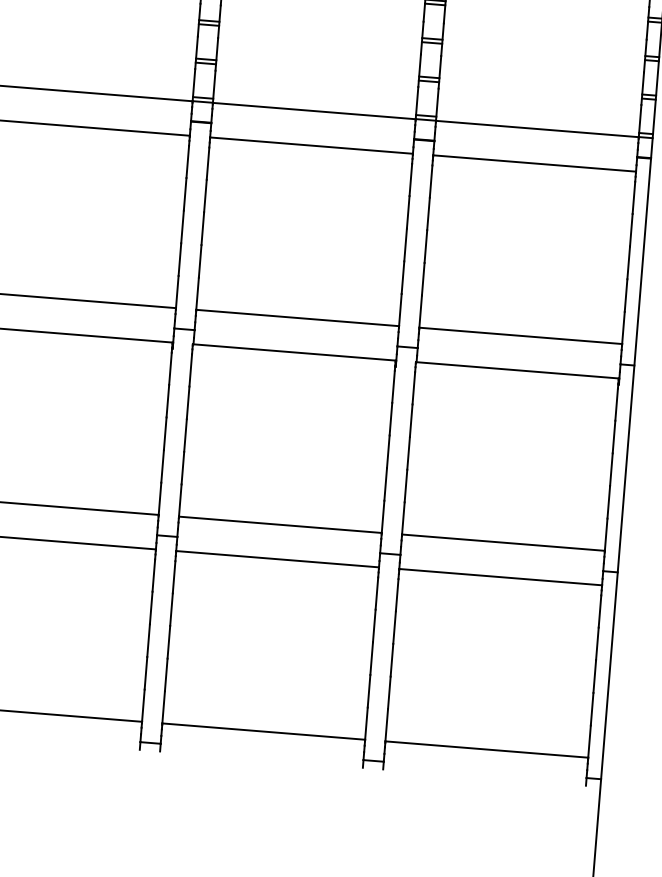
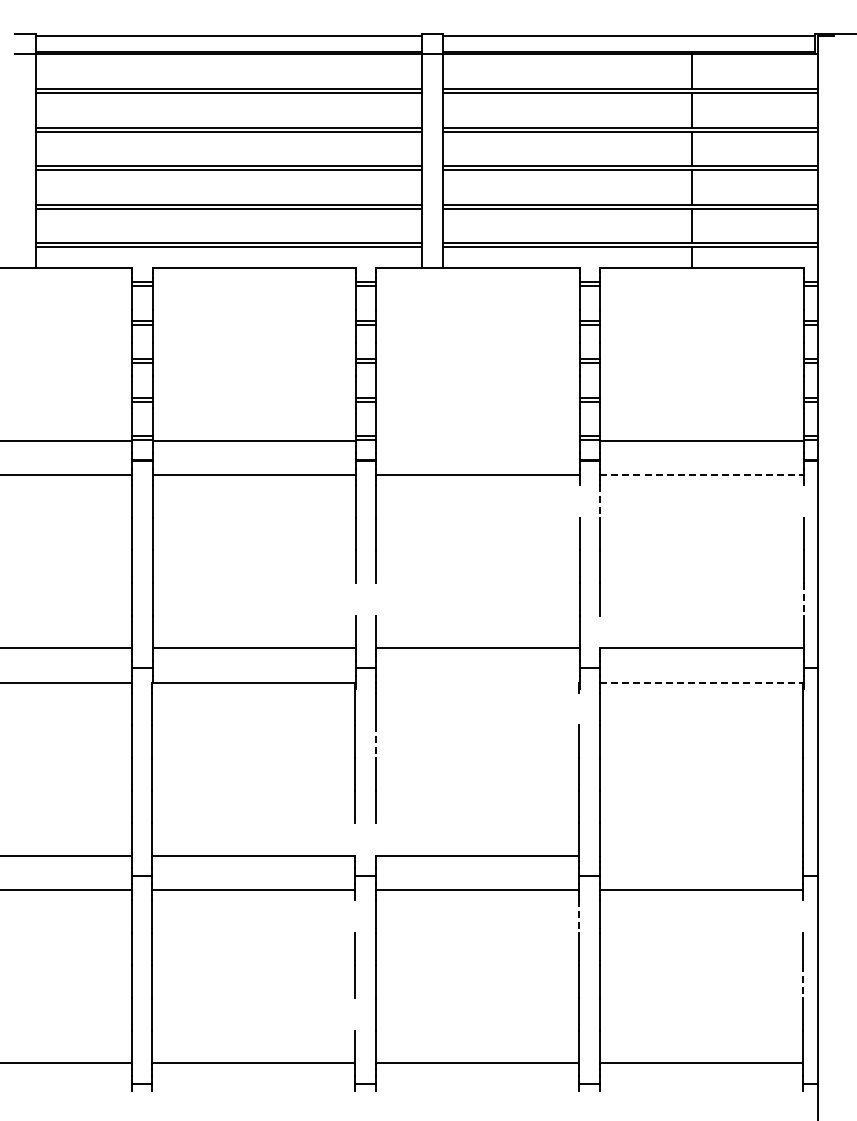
line: (313, 110) -> (477, 440), removed
line: (534, 163) -> (701, 475), solid -> dashed
line: (410, 179) -> (579, 501), removed
line: (431, 181) -> (600, 501), solid -> dashed
line: (633, 197) -> (803, 501), removed
line: (180, 259) -> (356, 599), removed
line: (200, 261) -> (376, 599), removed
line: (625, 295) -> (803, 599), solid -> dashed
line: (420, 311) -> (600, 631), removed
line: (294, 352) -> (477, 682), removed
line: (517, 370) -> (701, 682), solid -> dashed
line: (393, 386) -> (579, 708), removed
line: (187, 403) -> (375, 742), solid -> dashed
line: (160, 498) -> (355, 839), removed
line: (180, 500) -> (375, 839), removed
line: (503, 542) -> (701, 855), removed
line: (153, 575) -> (355, 916), removed
line: (377, 593) -> (579, 916), solid -> dashed
line: (600, 611) -> (803, 916), removed
line: (146, 673) -> (355, 1014), removed
line: (595, 677) -> (803, 982), solid -> dashed

